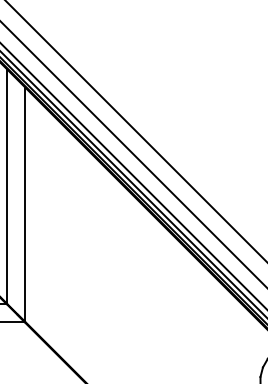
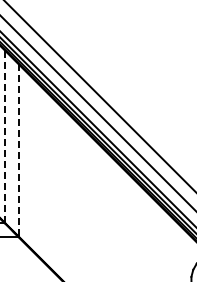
line: (7, 187) -> (5, 137), solid -> dashed
line: (25, 206) -> (18, 151), solid -> dashed

